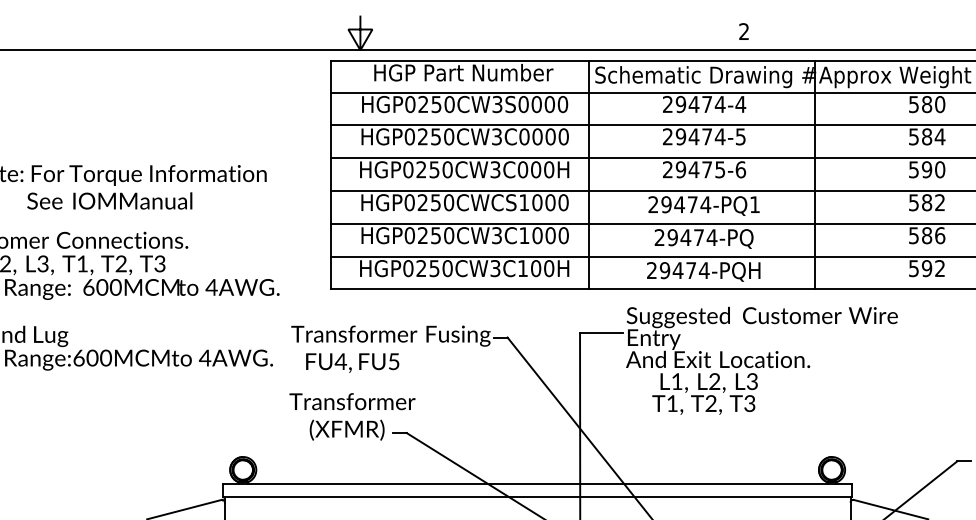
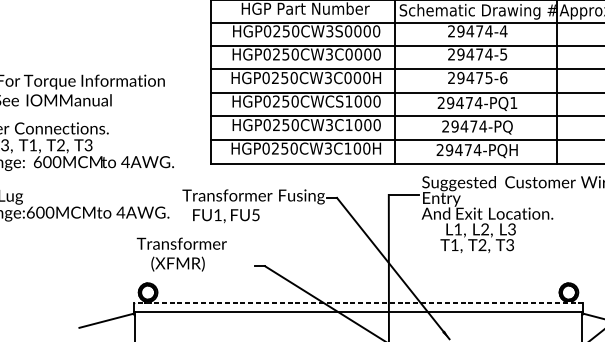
text: (340, 361) -> (217, 215), FU4, -> FU1,
text: (352, 416) -> (181, 254), moved
line: (537, 484) -> (358, 302), solid -> dashed

